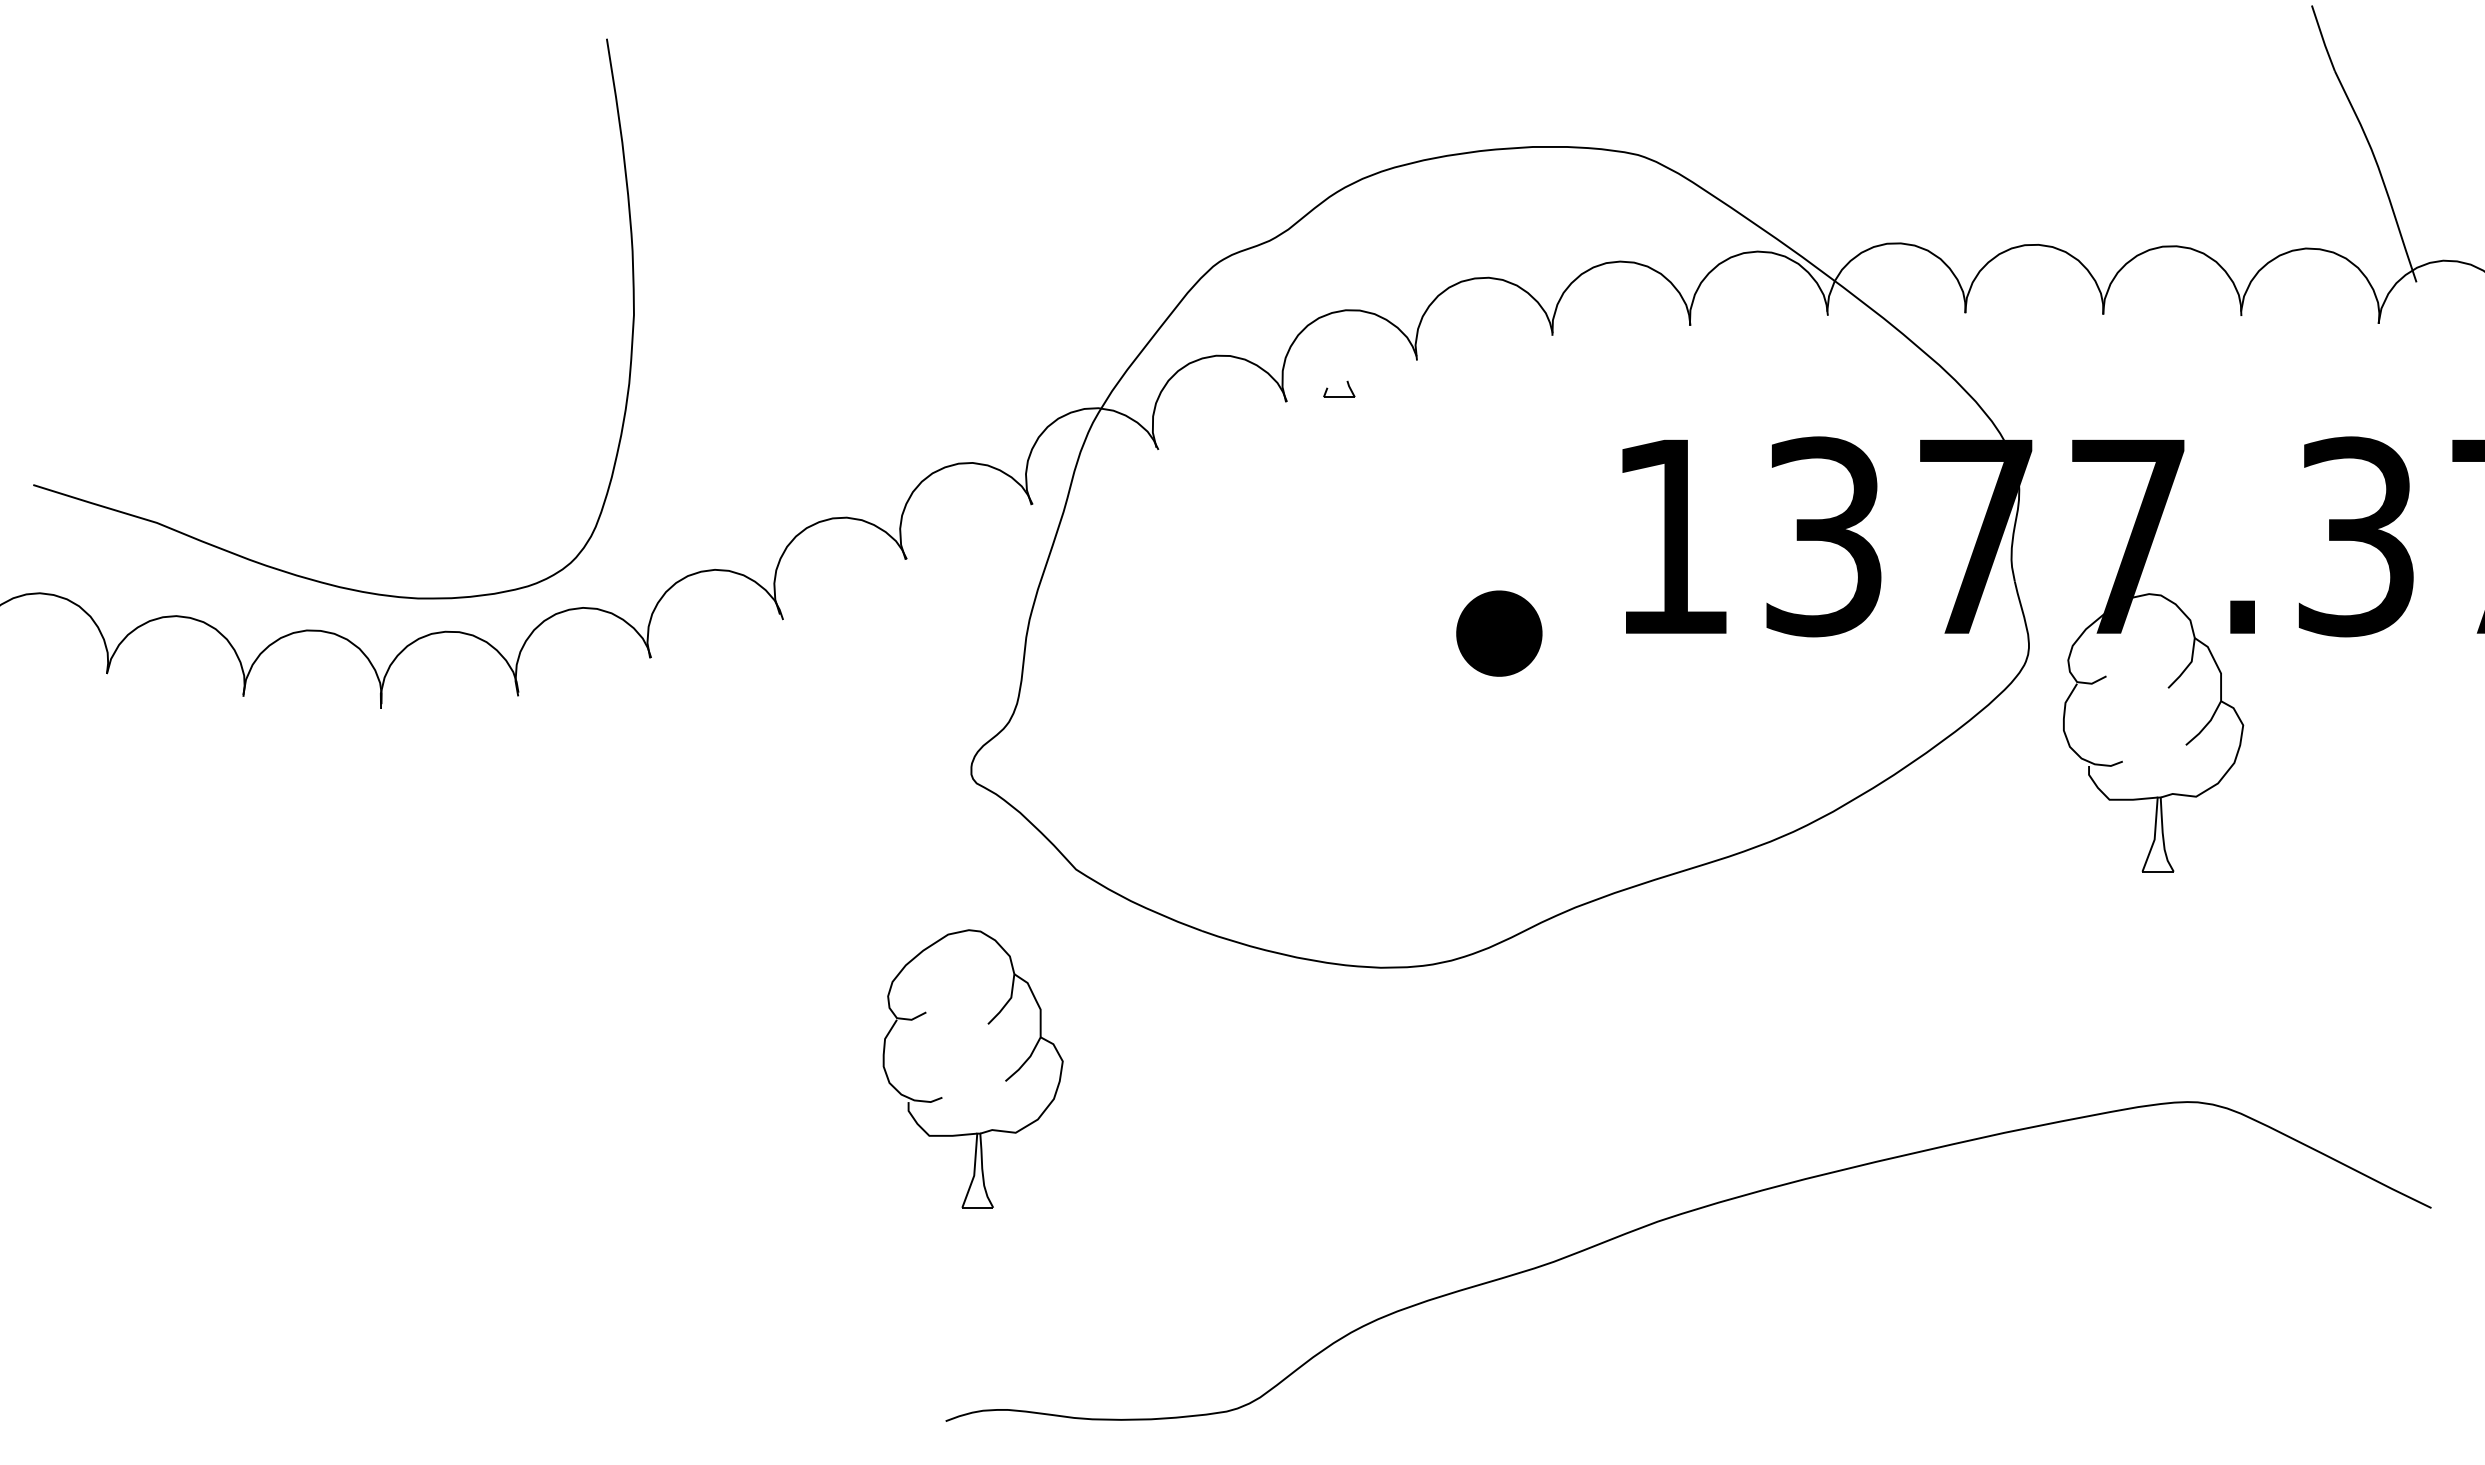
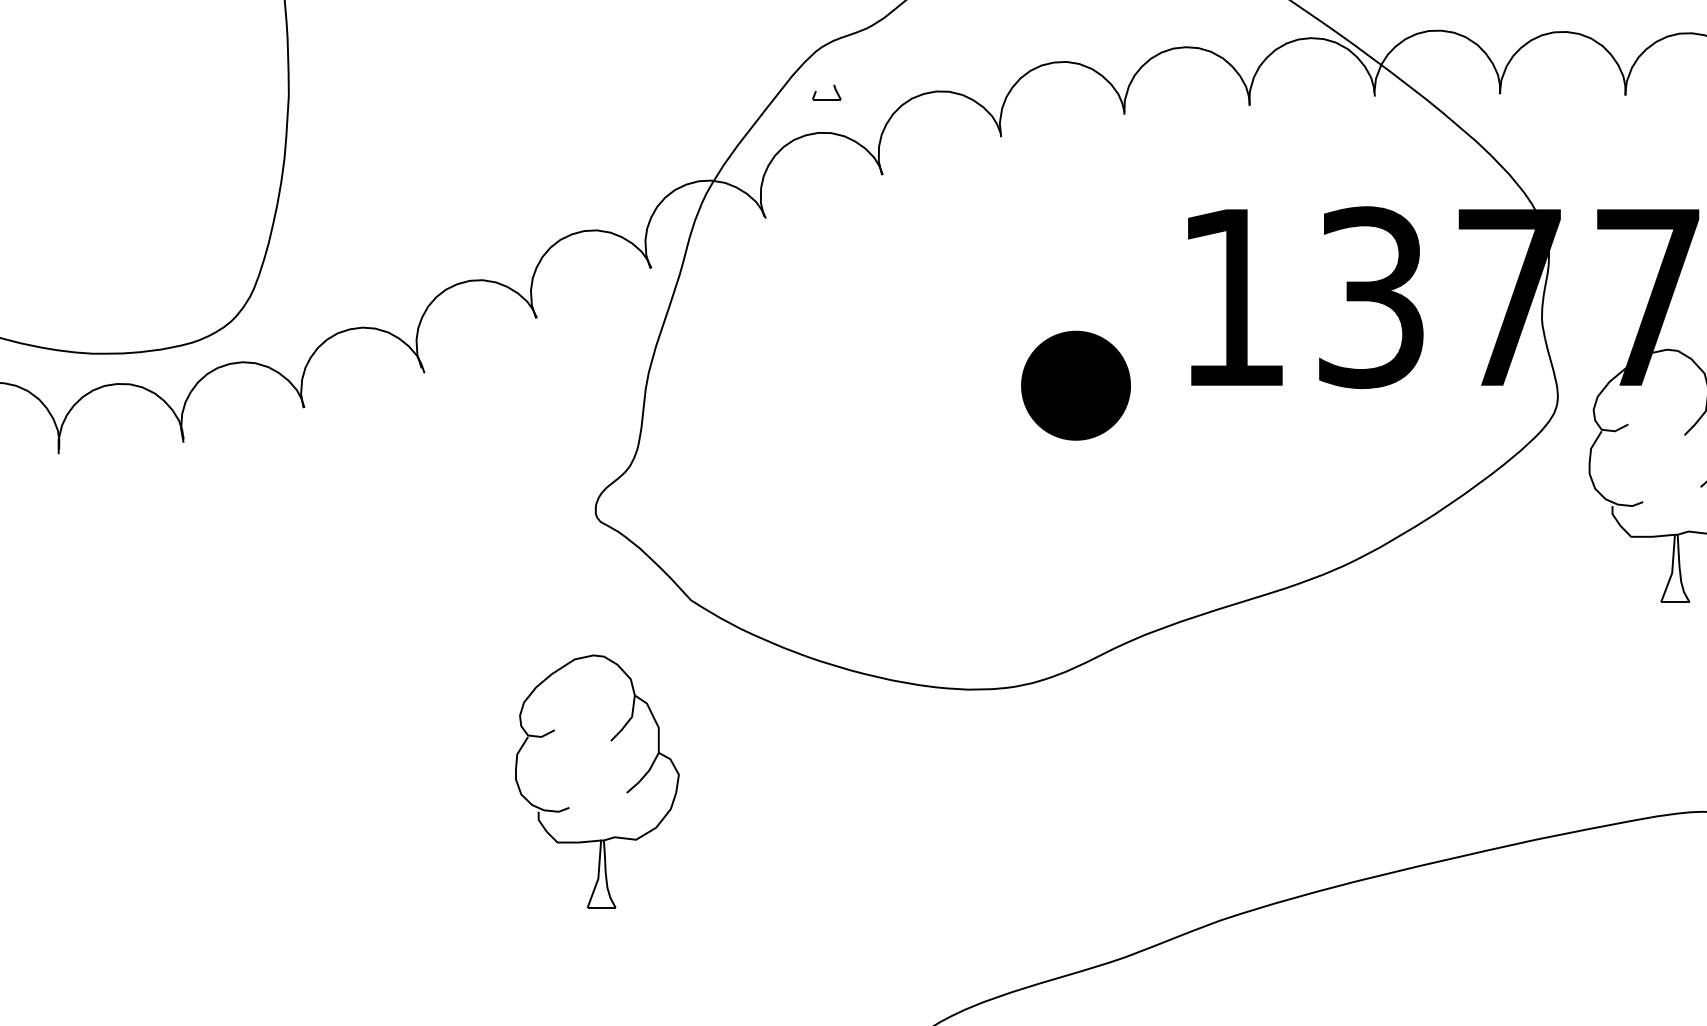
part: (1339, 396) -> (826, 98), moved
part: (1499, 633) -> (1076, 385), size x1.4

